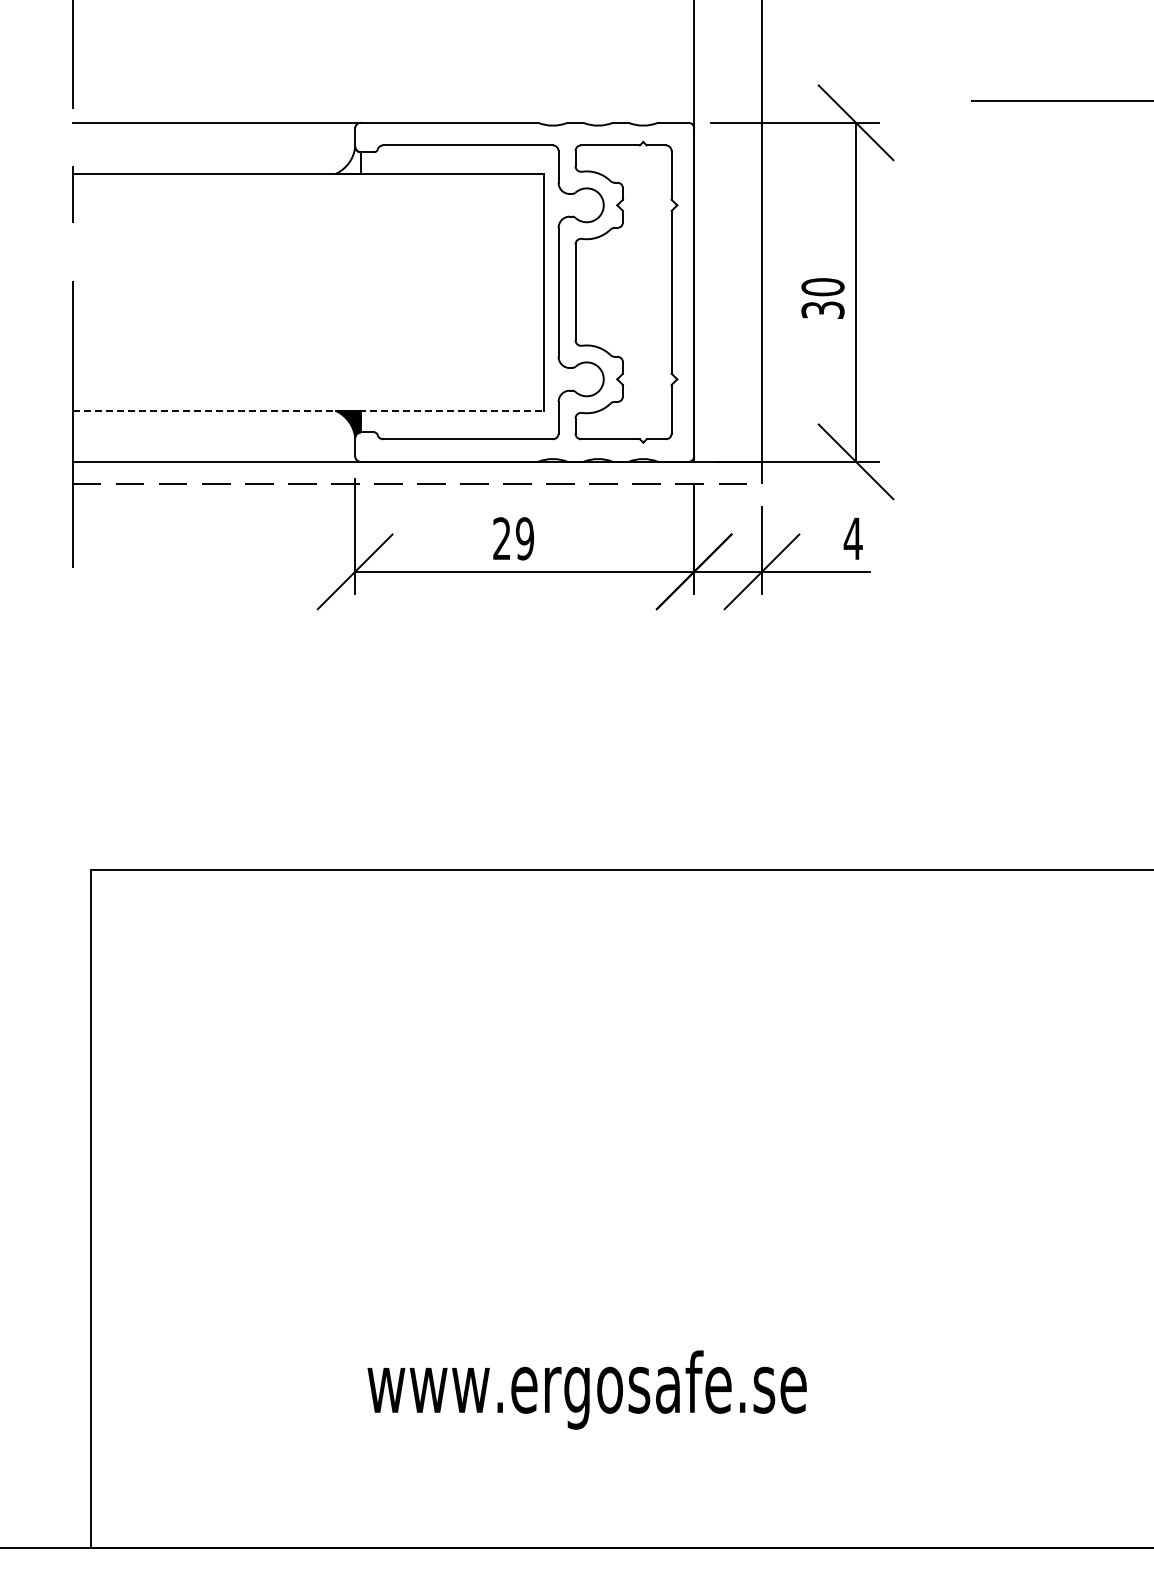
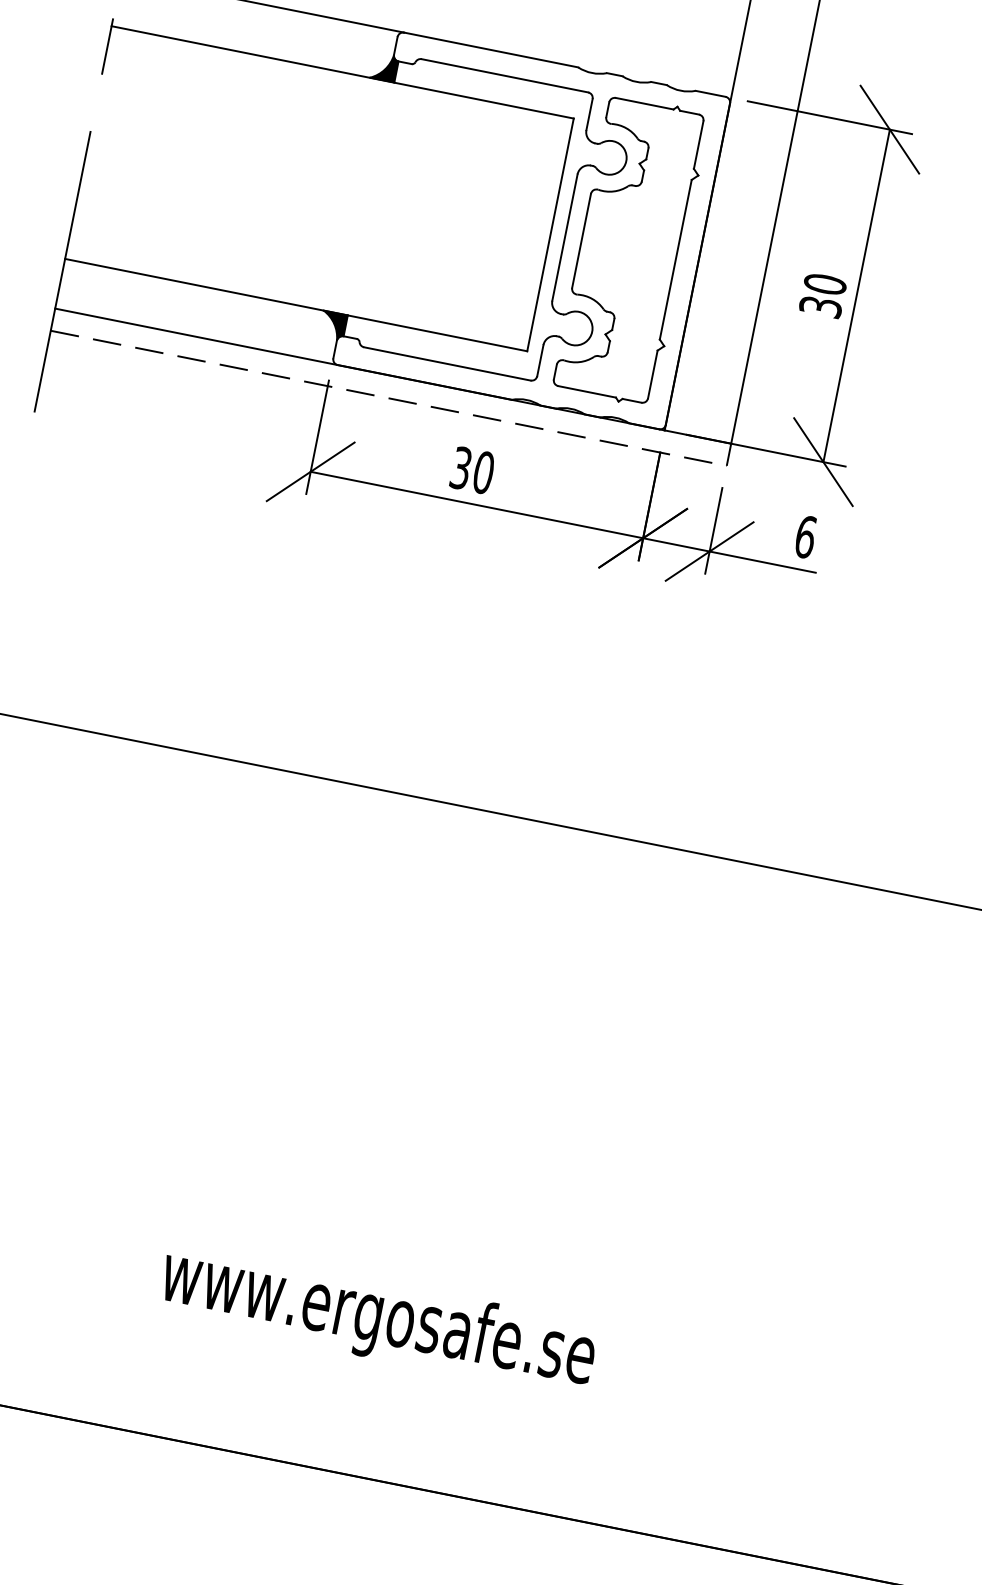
fill: (348, 160) -> (384, 67), added
line: (308, 411) -> (296, 305), dashed -> solid
text: (513, 538) -> (472, 470), 29 -> 30
text: (852, 538) -> (804, 536), 4 -> 6

